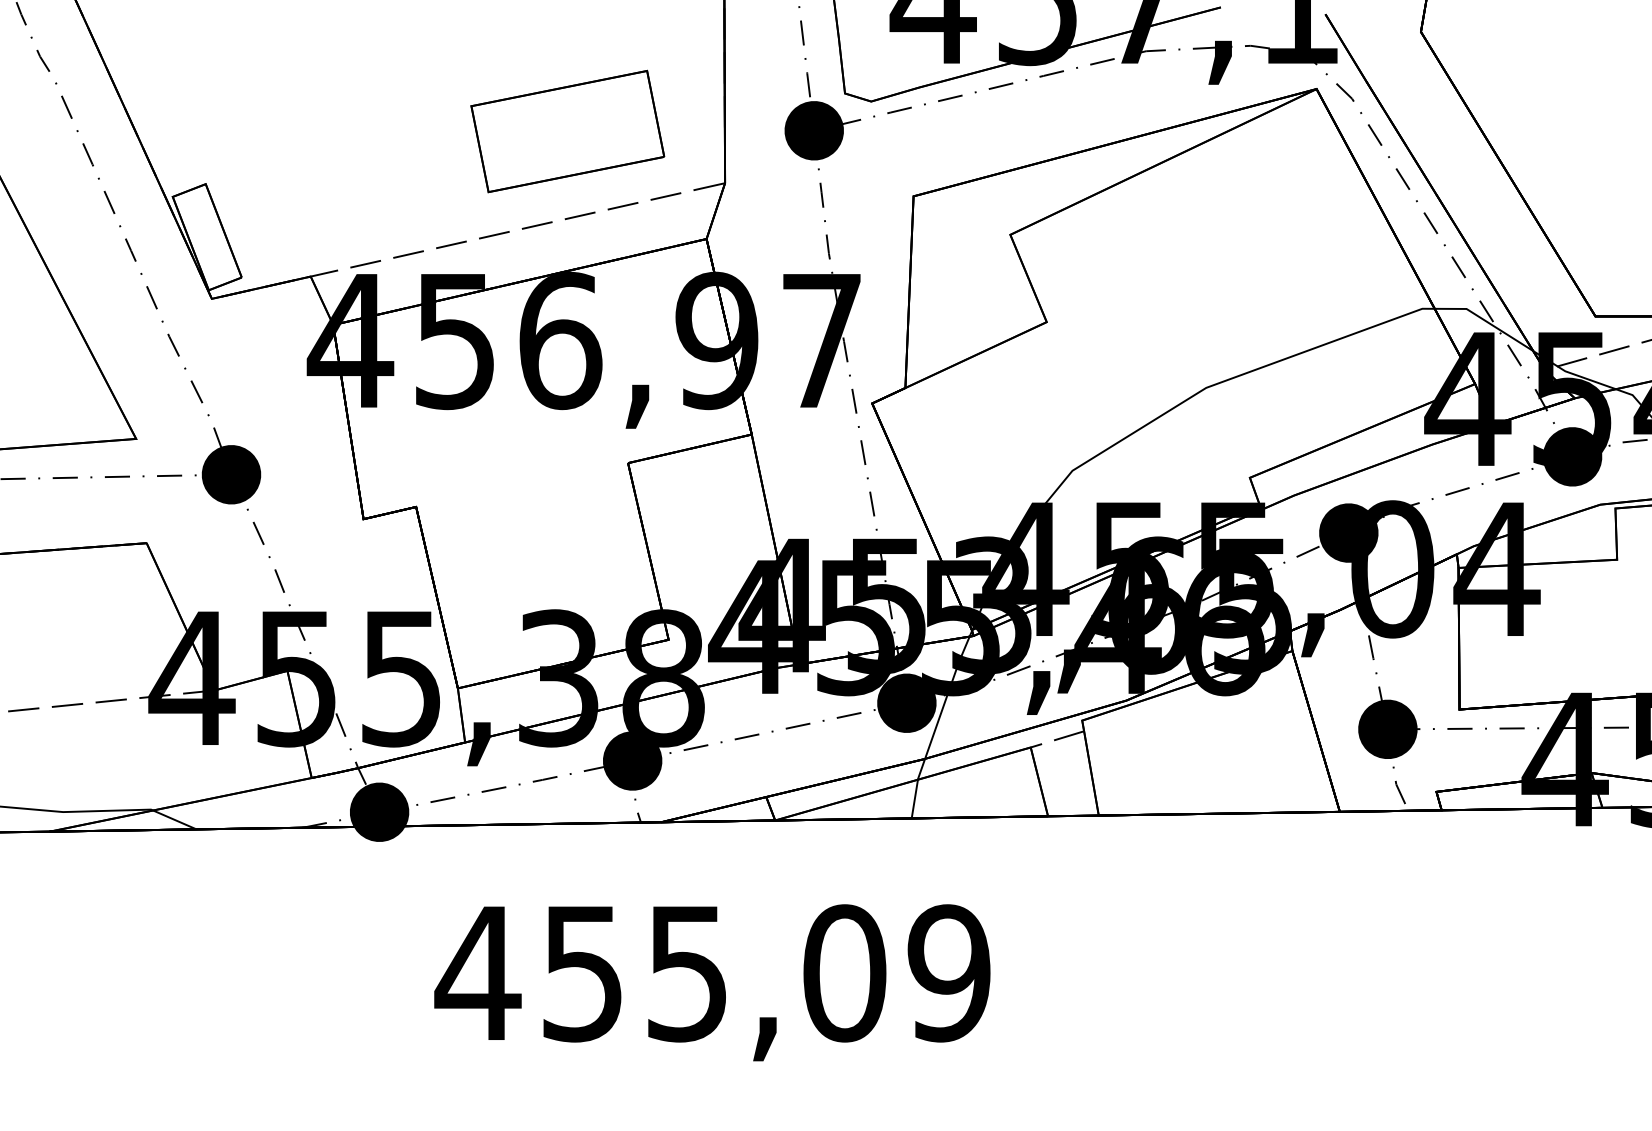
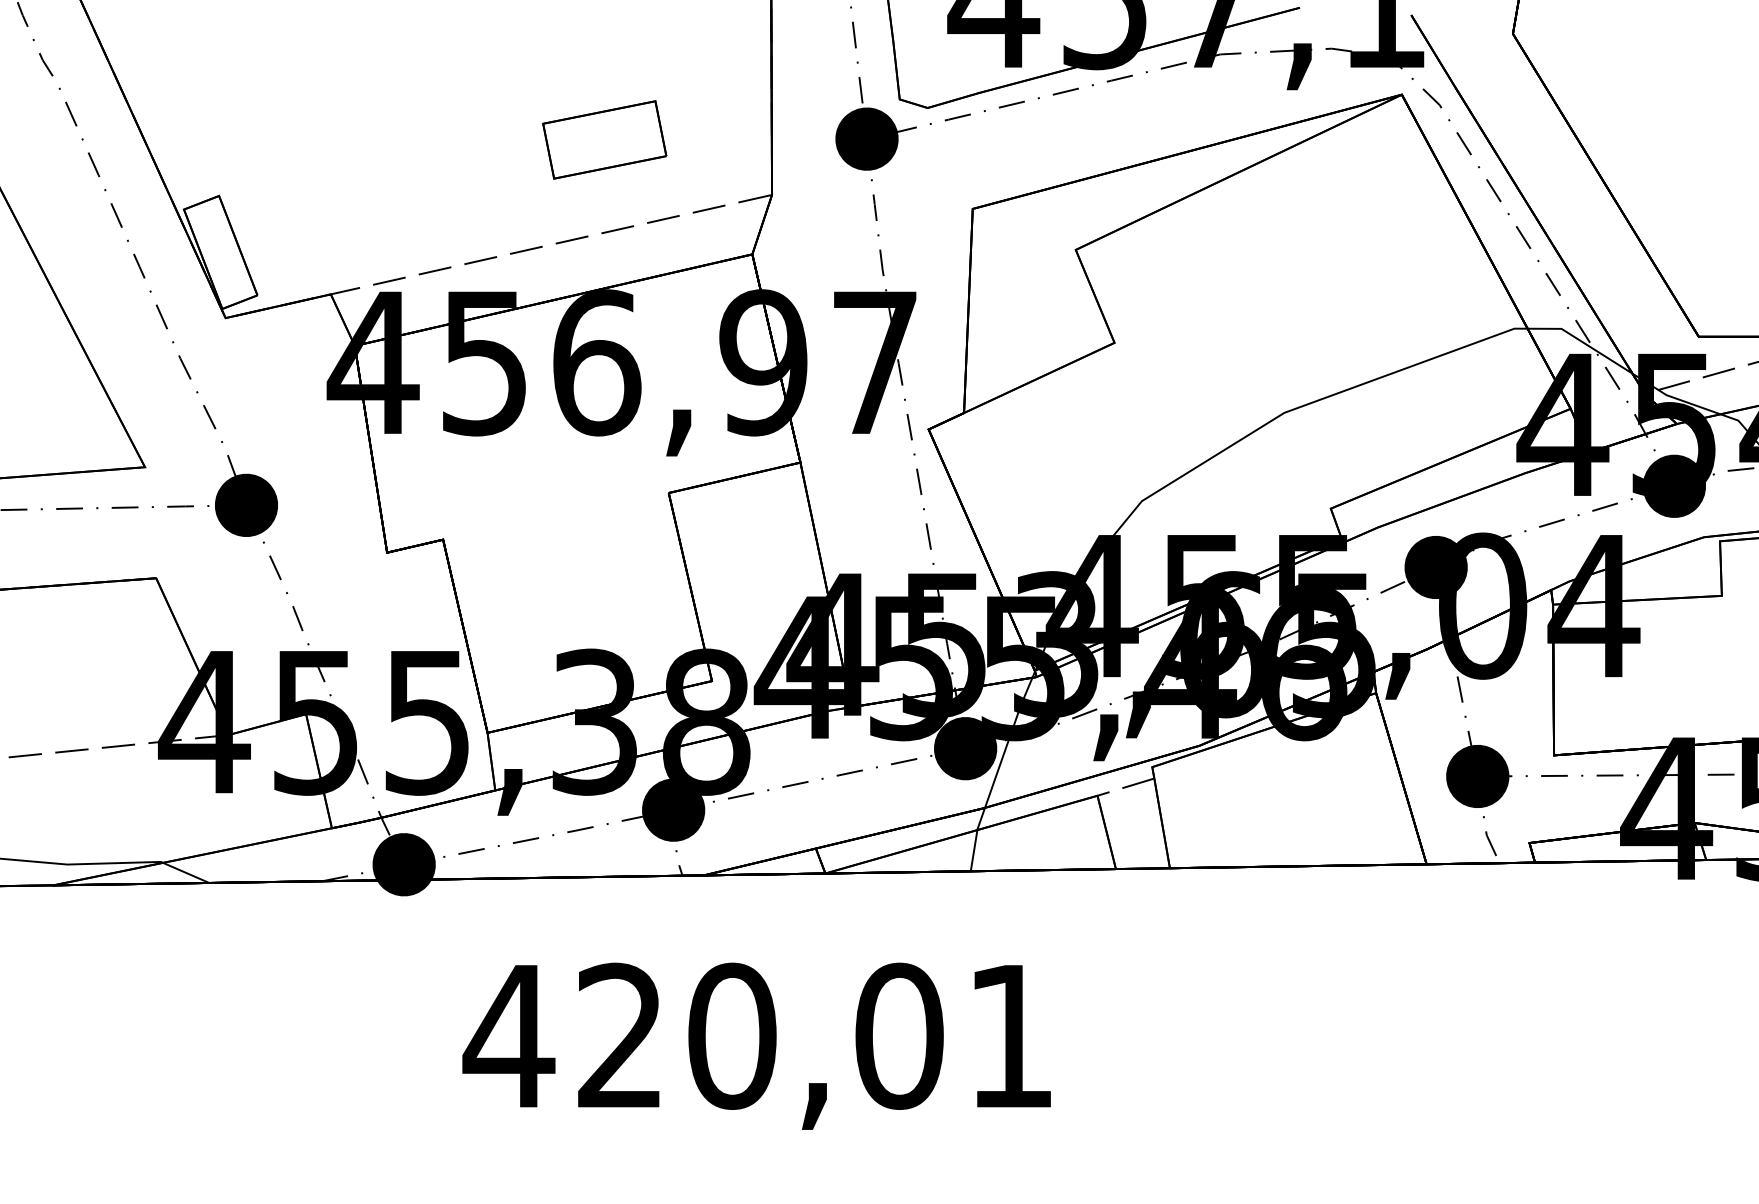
part: (567, 131) -> (604, 139), size x0.6
text: (766, 972) -> (816, 1035), 455,09 -> 420,01

